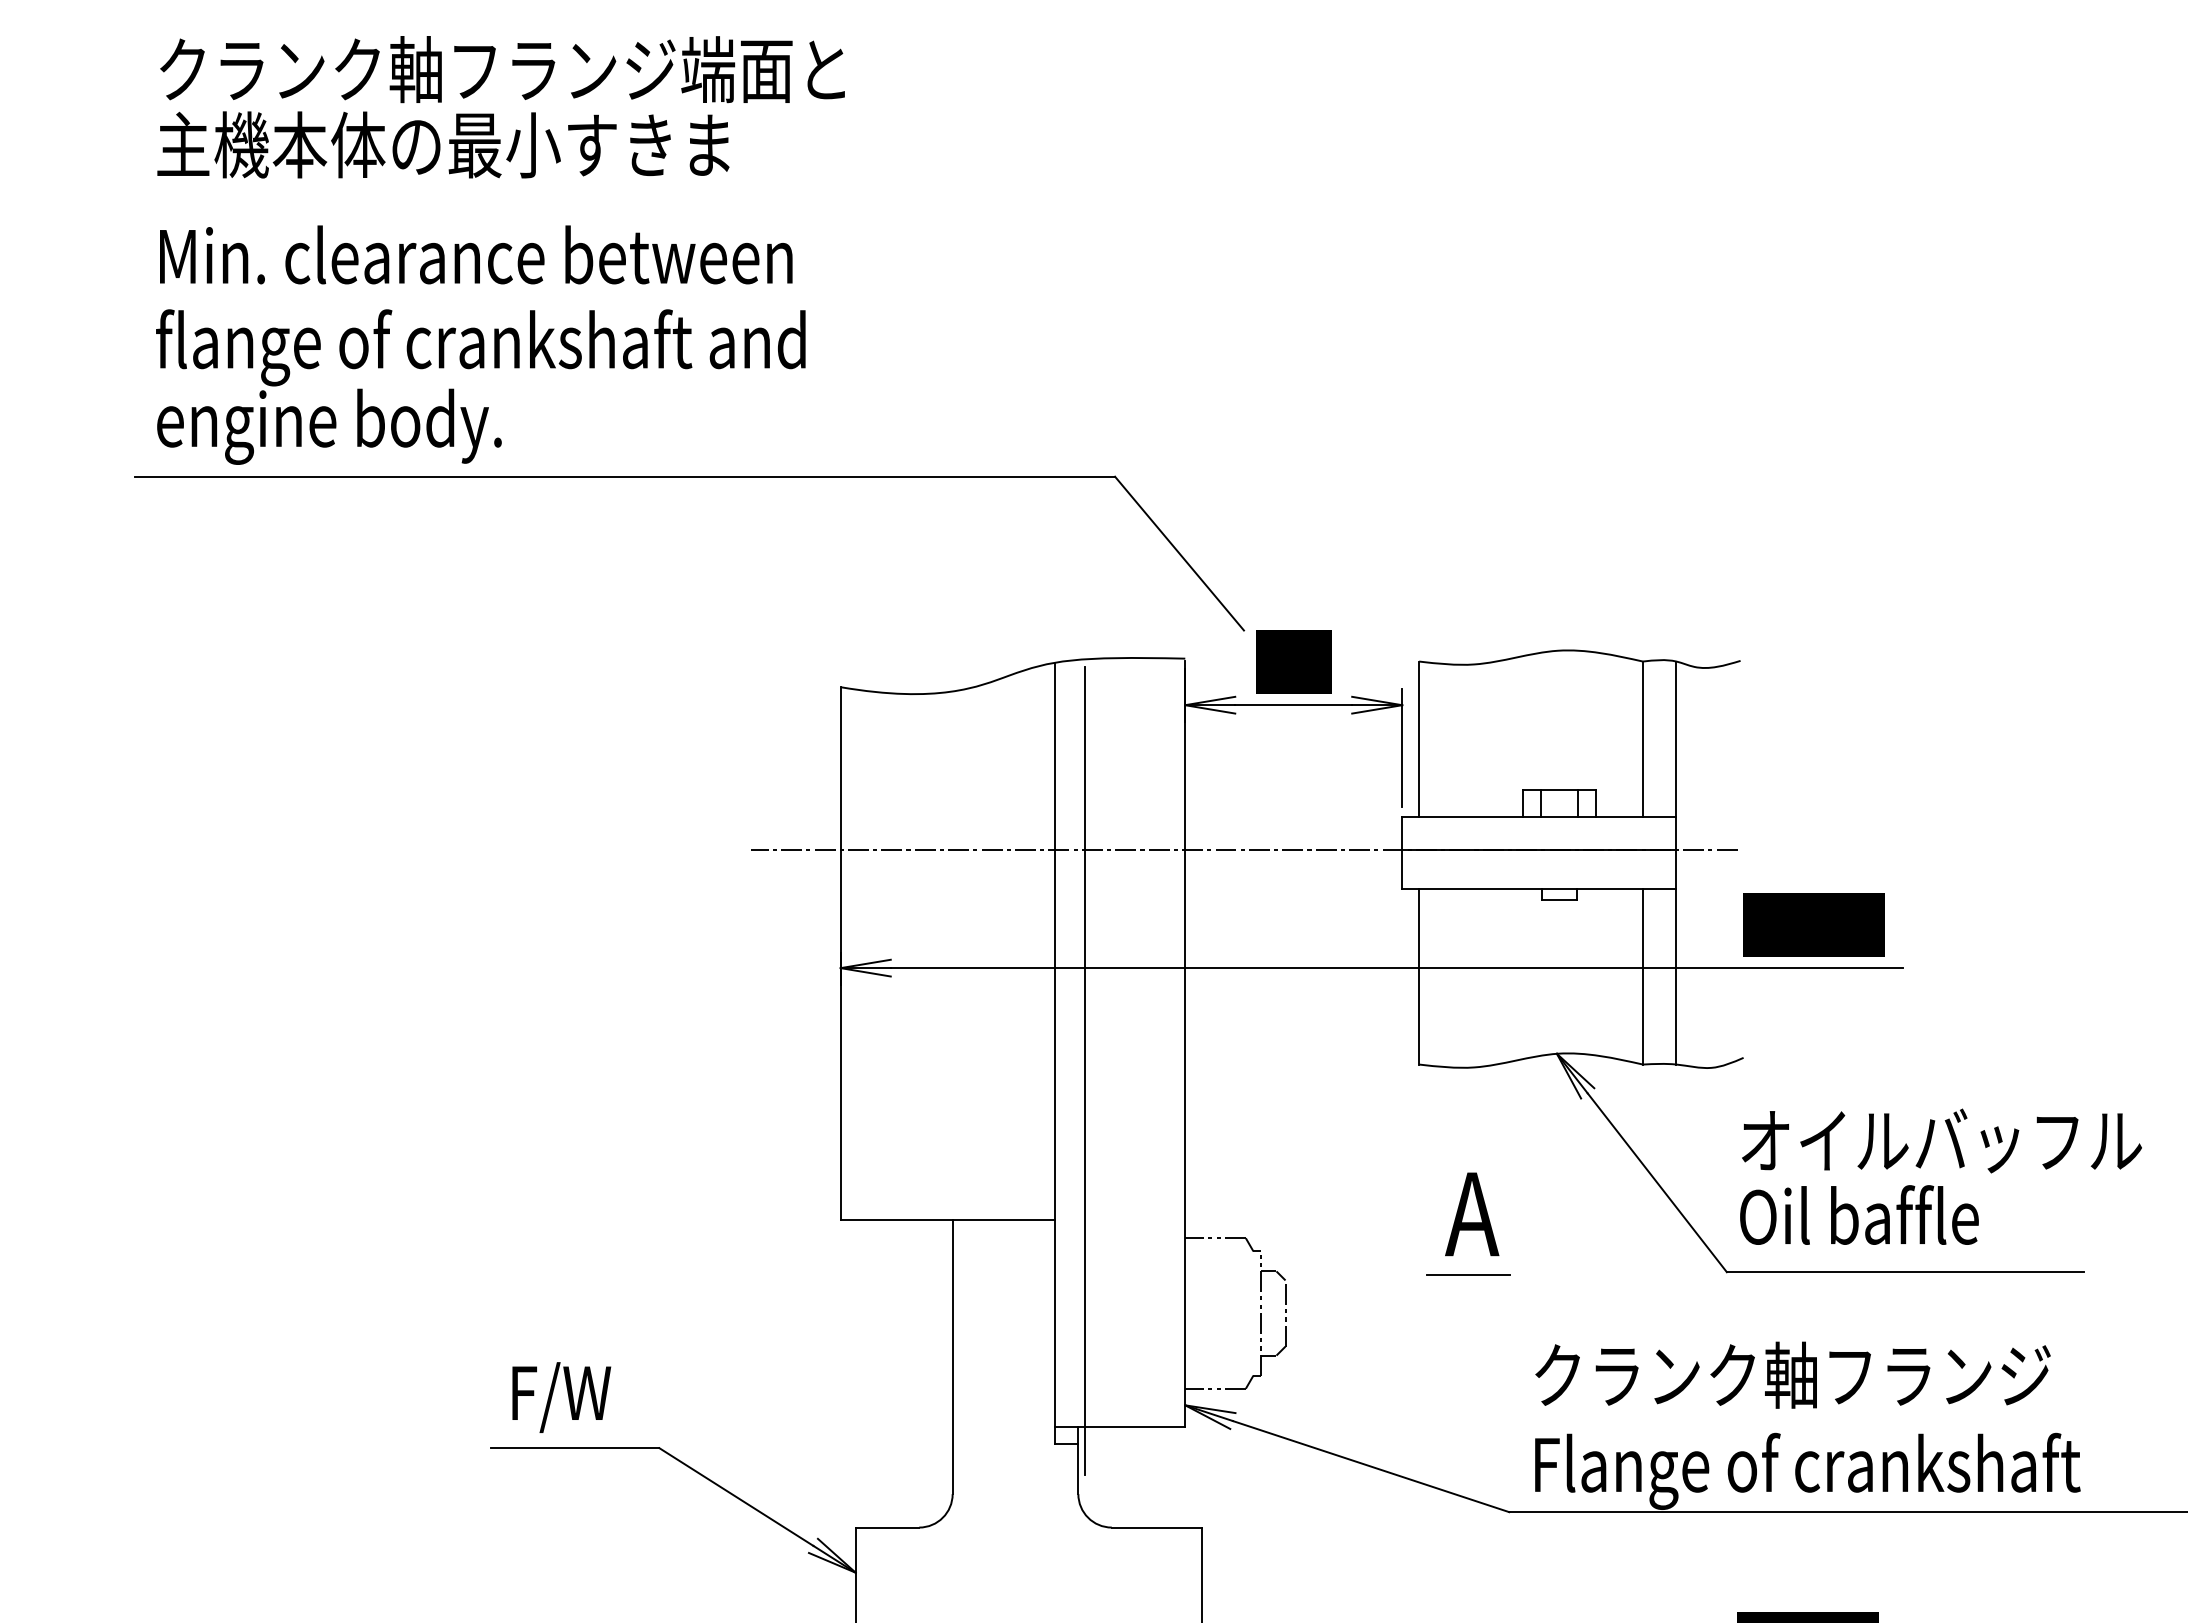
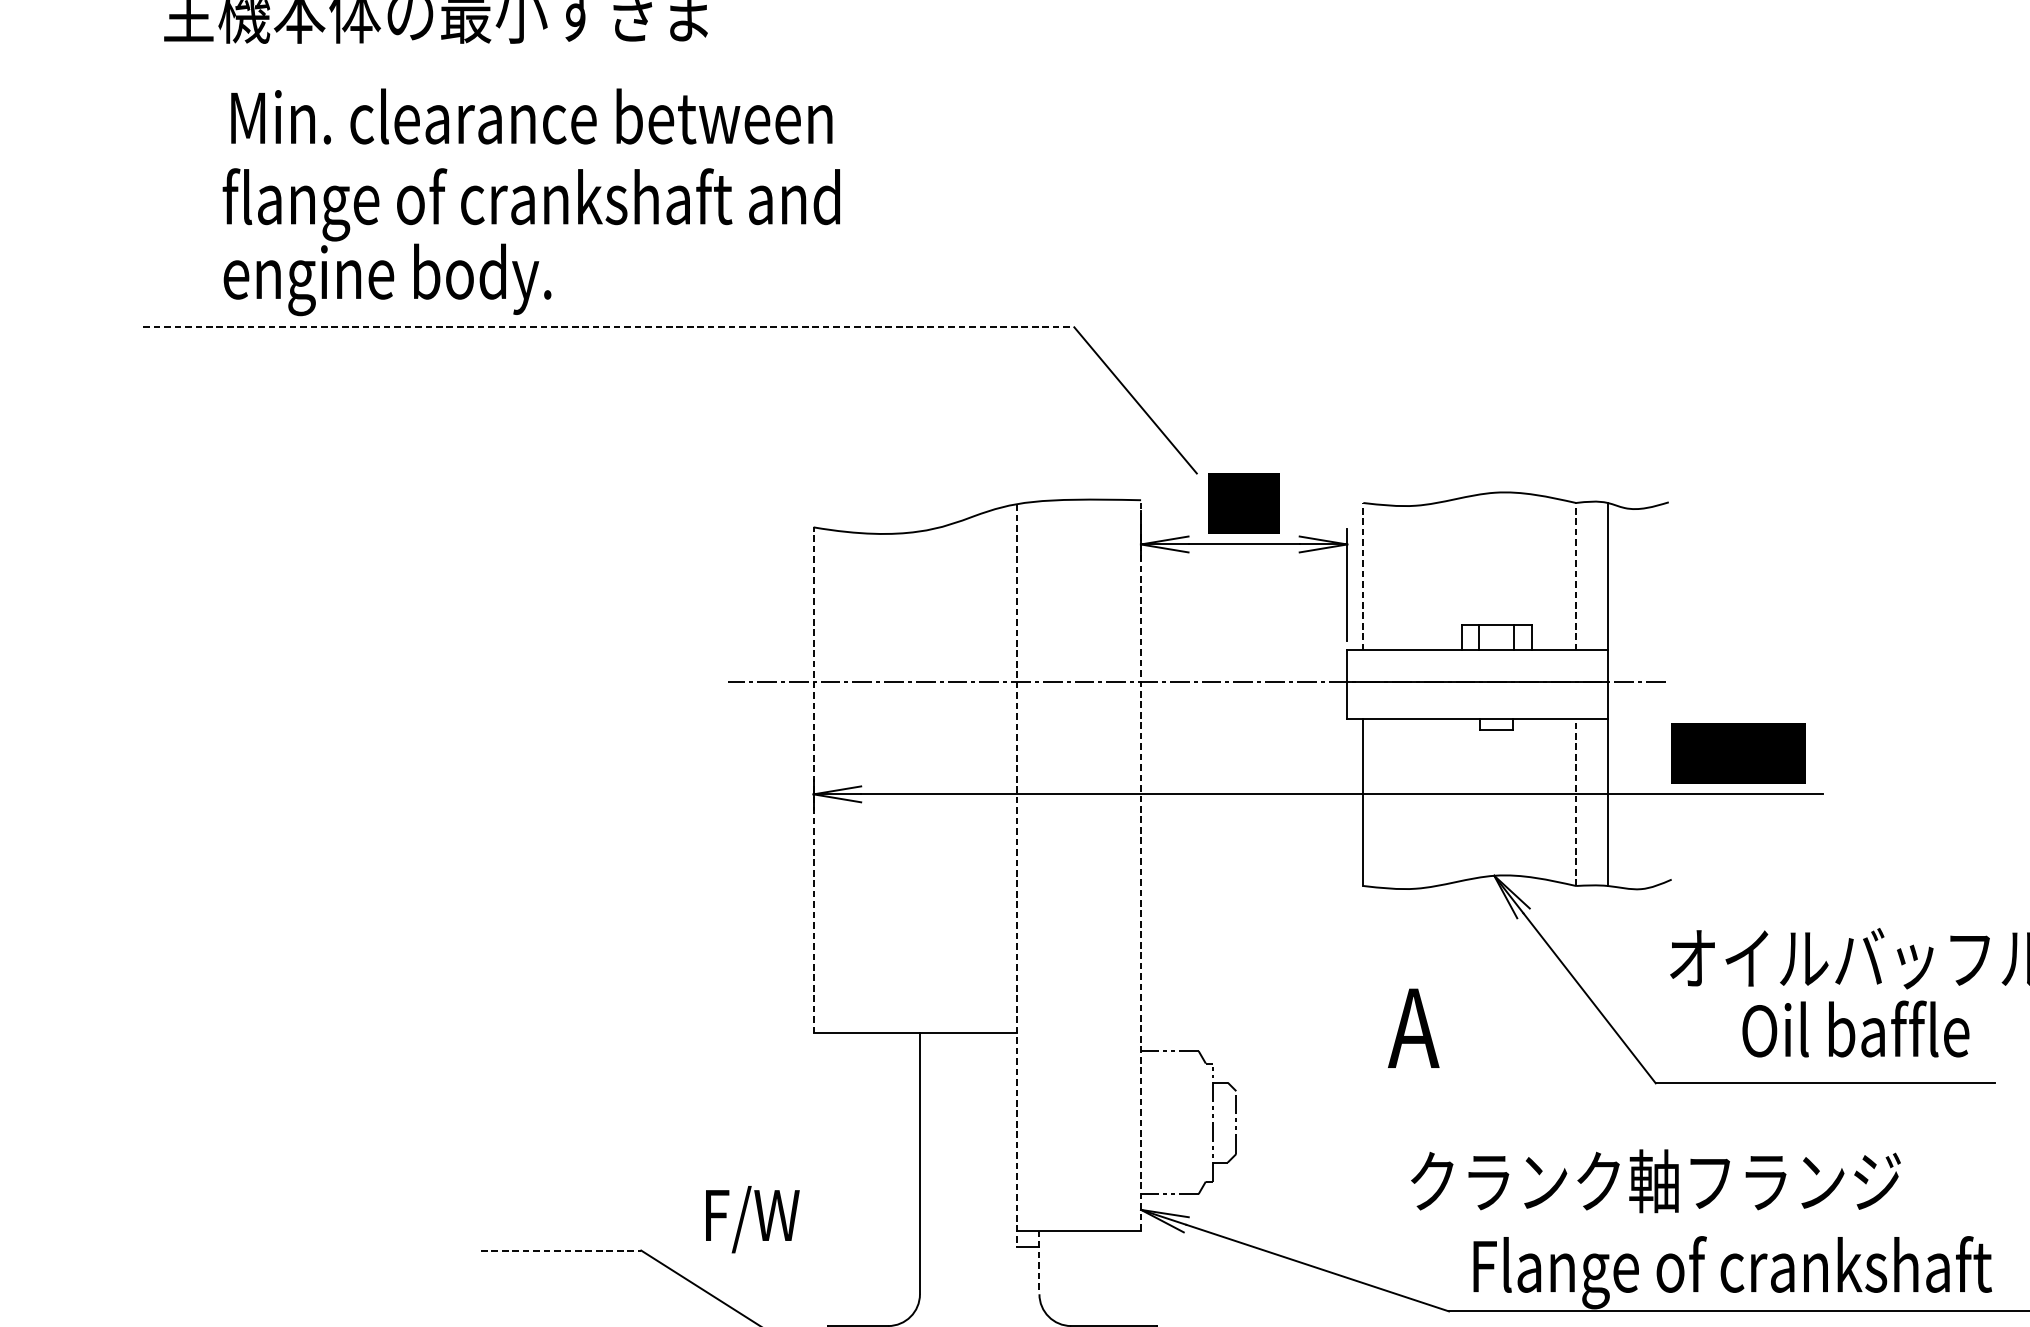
text: (476, 254) -> (532, 116), moved
text: (480, 386) -> (531, 241), moved
line: (625, 476) -> (609, 327), solid -> dashed
line: (1419, 739) -> (1363, 577), solid -> dashed
line: (1643, 739) -> (1576, 577), solid -> dashed
line: (840, 952) -> (813, 779), solid -> dashed
line: (1643, 976) -> (1576, 802), solid -> dashed
line: (1185, 1043) -> (1141, 865), solid -> dashed
line: (1054, 1053) -> (1016, 875), solid -> dashed
line: (1085, 1070) -> (1046, 891), removed
text: (1859, 1214) -> (1855, 1028), moved
line: (1468, 1274) -> (1410, 1085), removed
text: (1792, 1374) -> (1655, 1180), moved
text: (561, 1397) -> (752, 1219), moved
line: (575, 1448) -> (561, 1250), solid -> dashed
line: (1078, 1461) -> (1039, 1263), solid -> dashed

